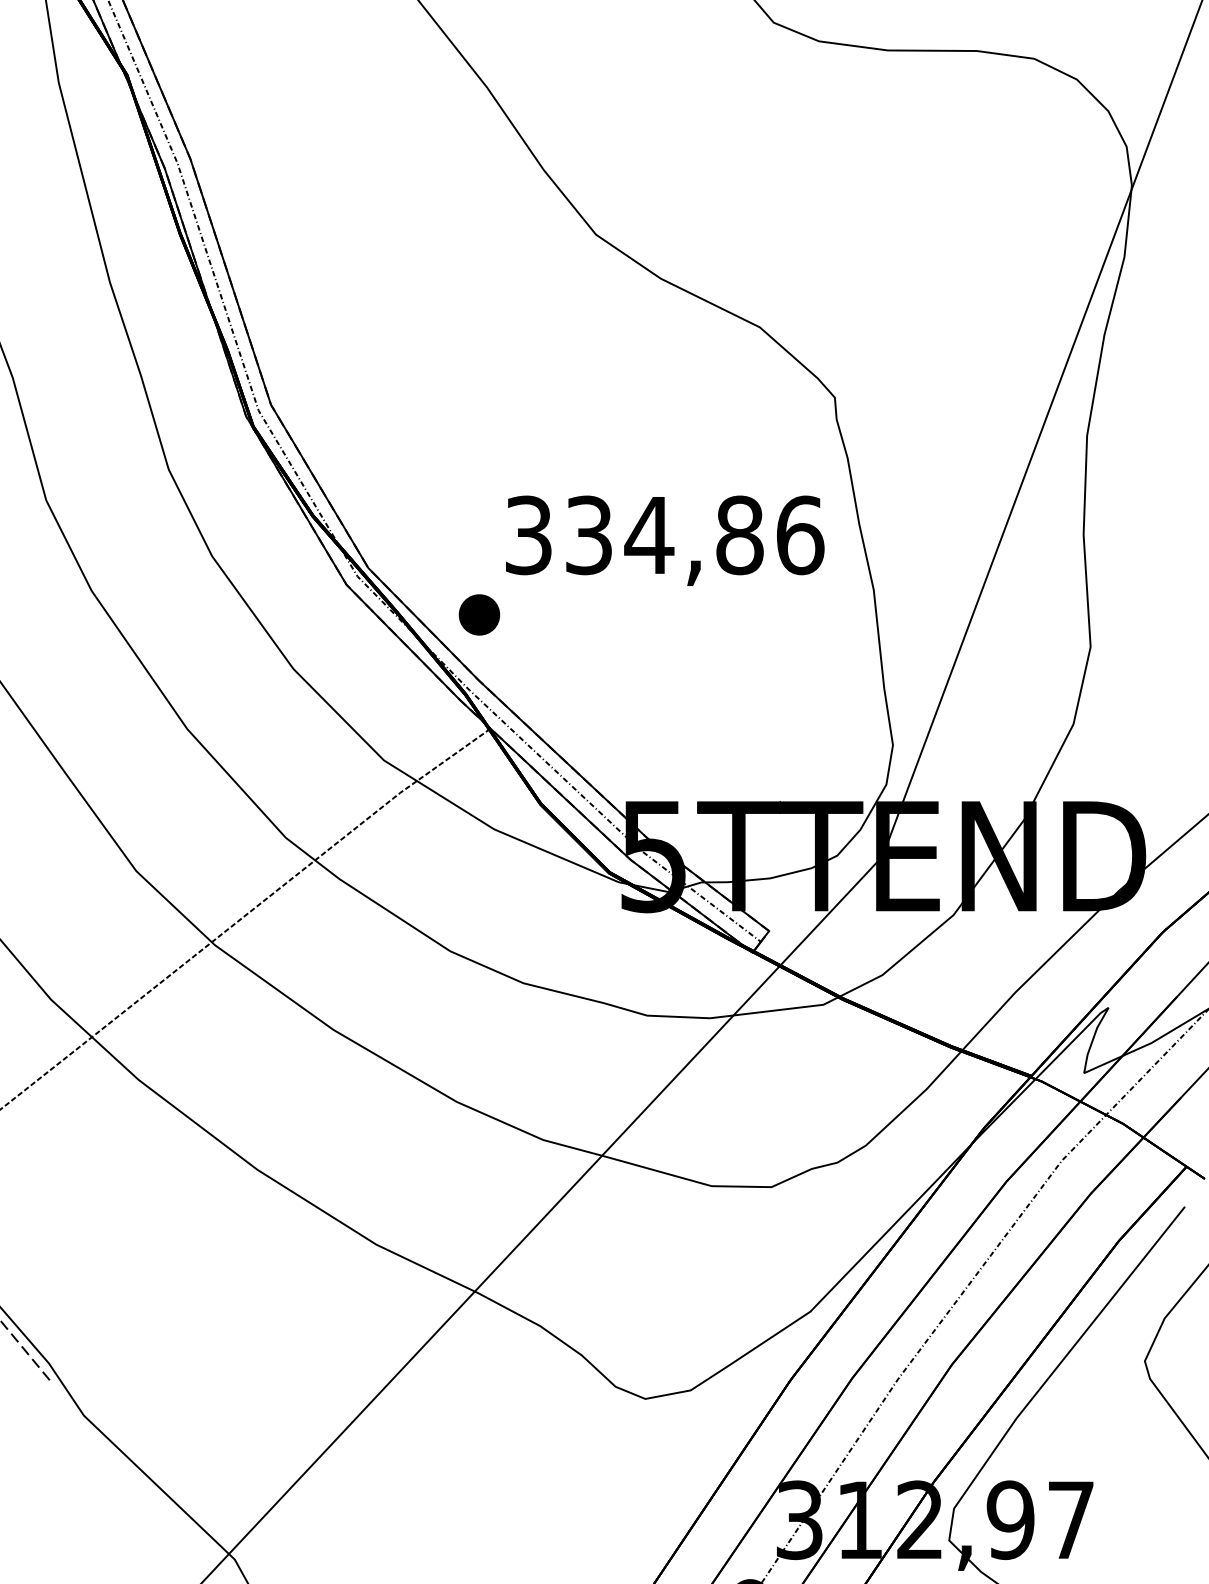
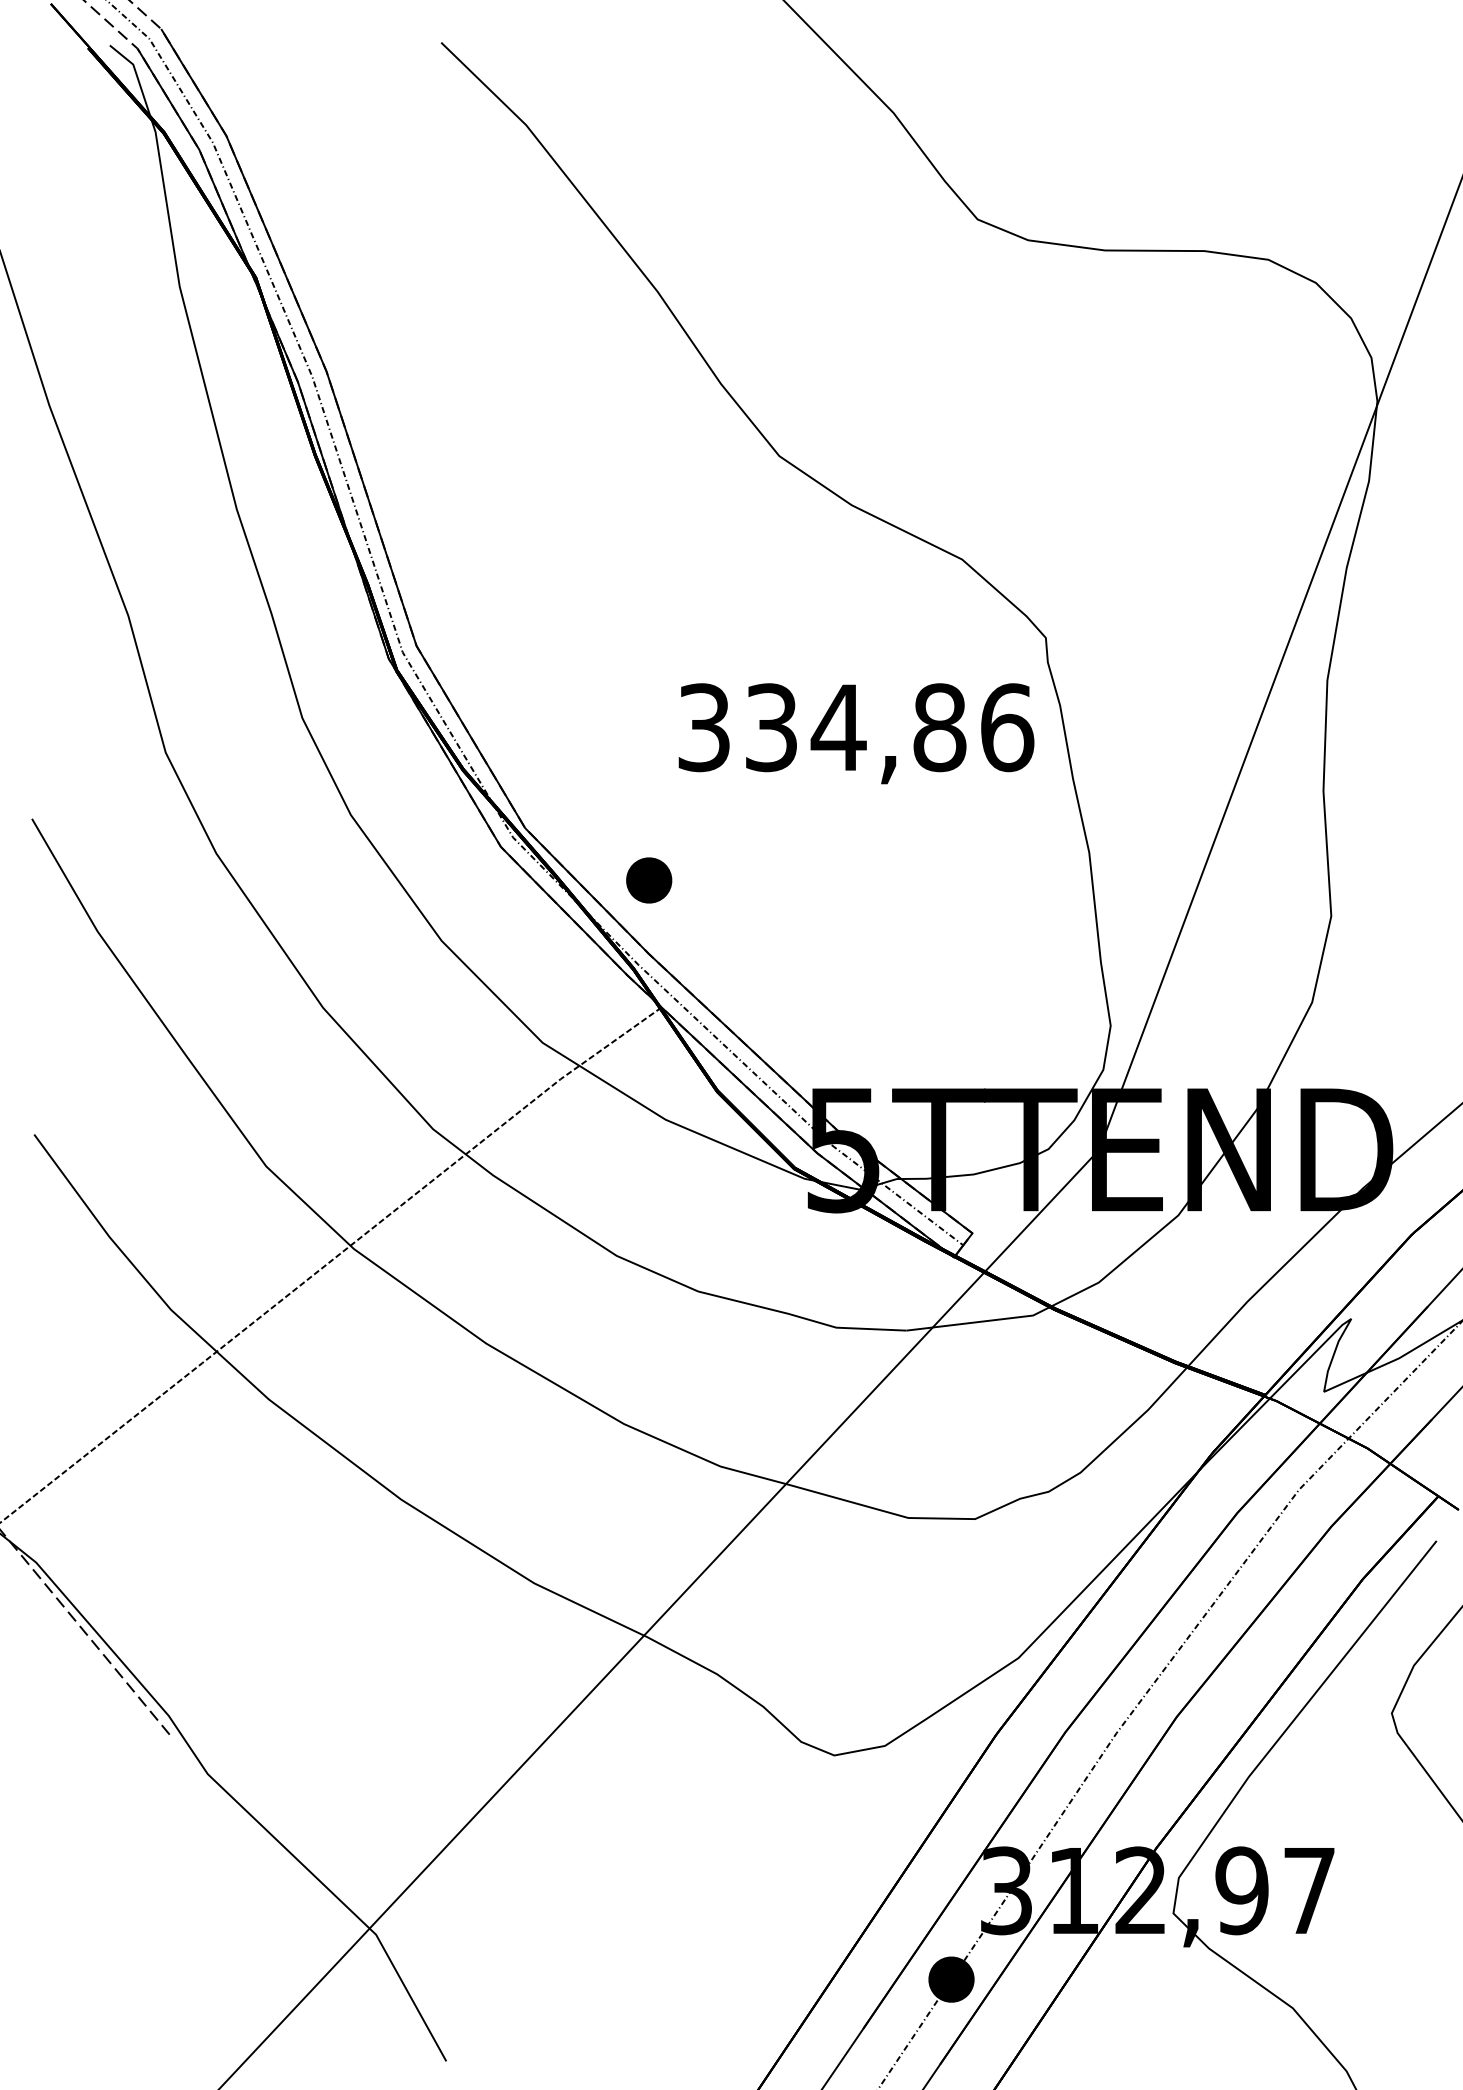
text: (665, 540) -> (856, 733), moved

